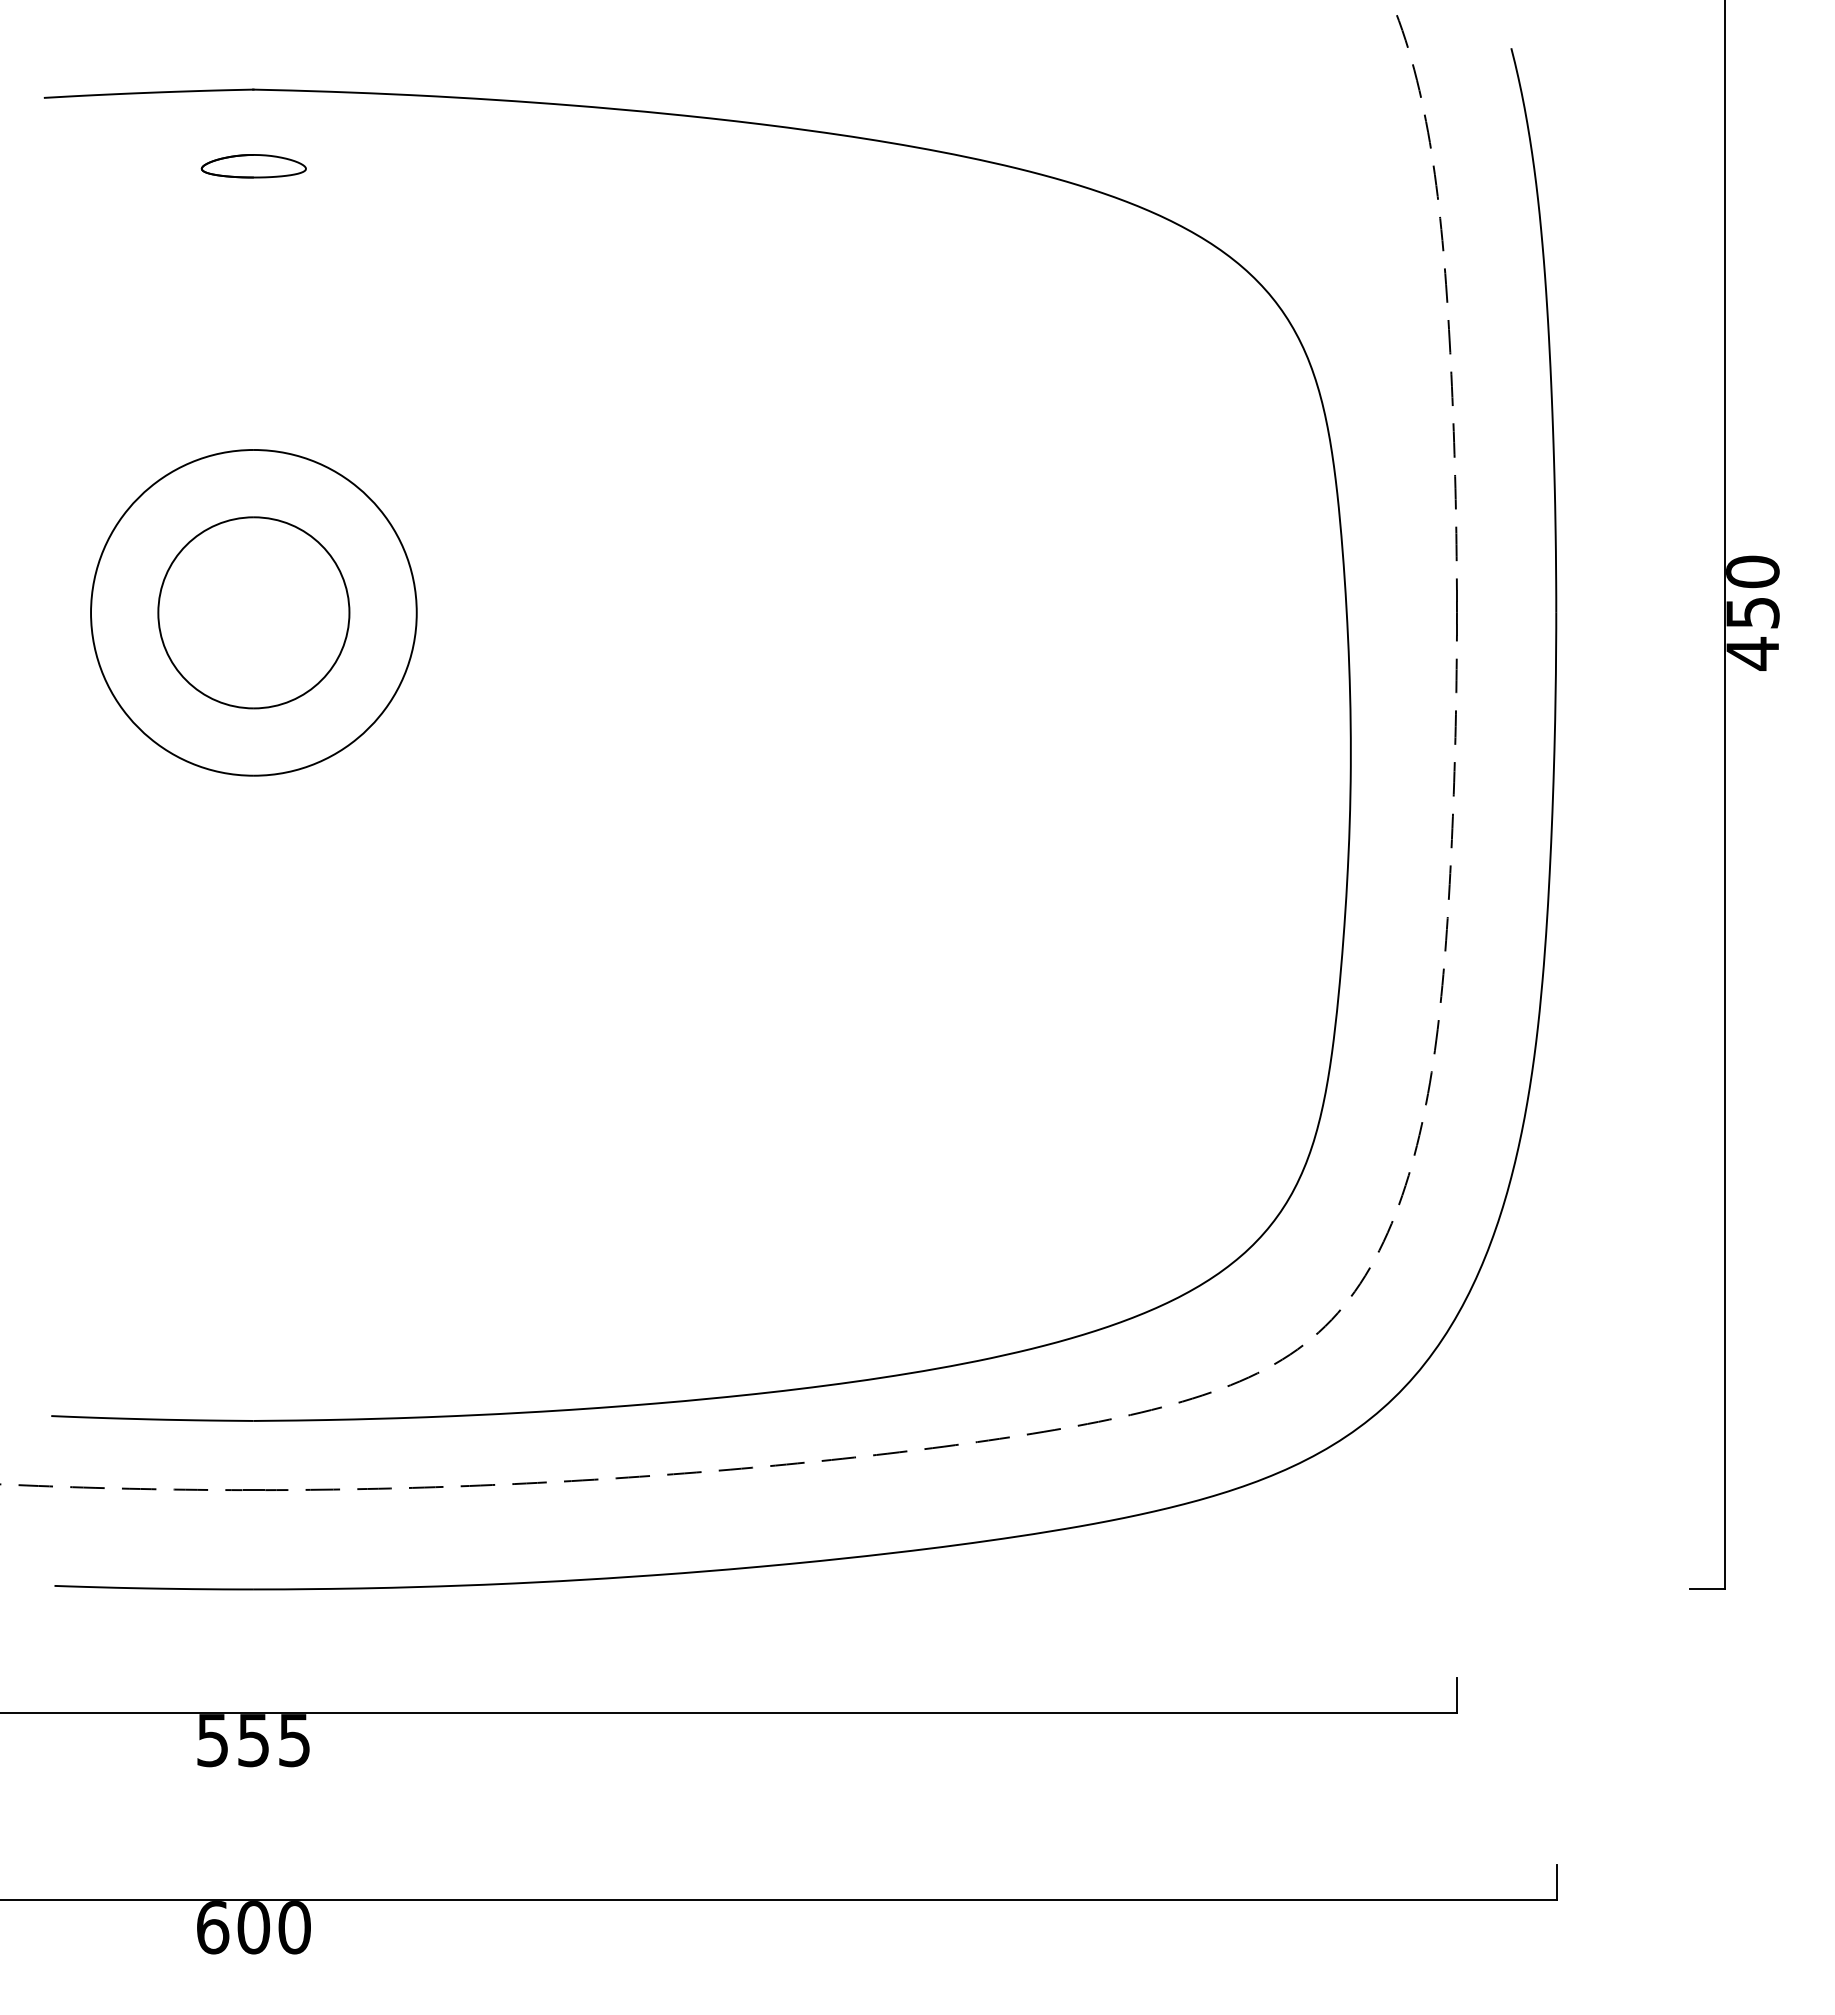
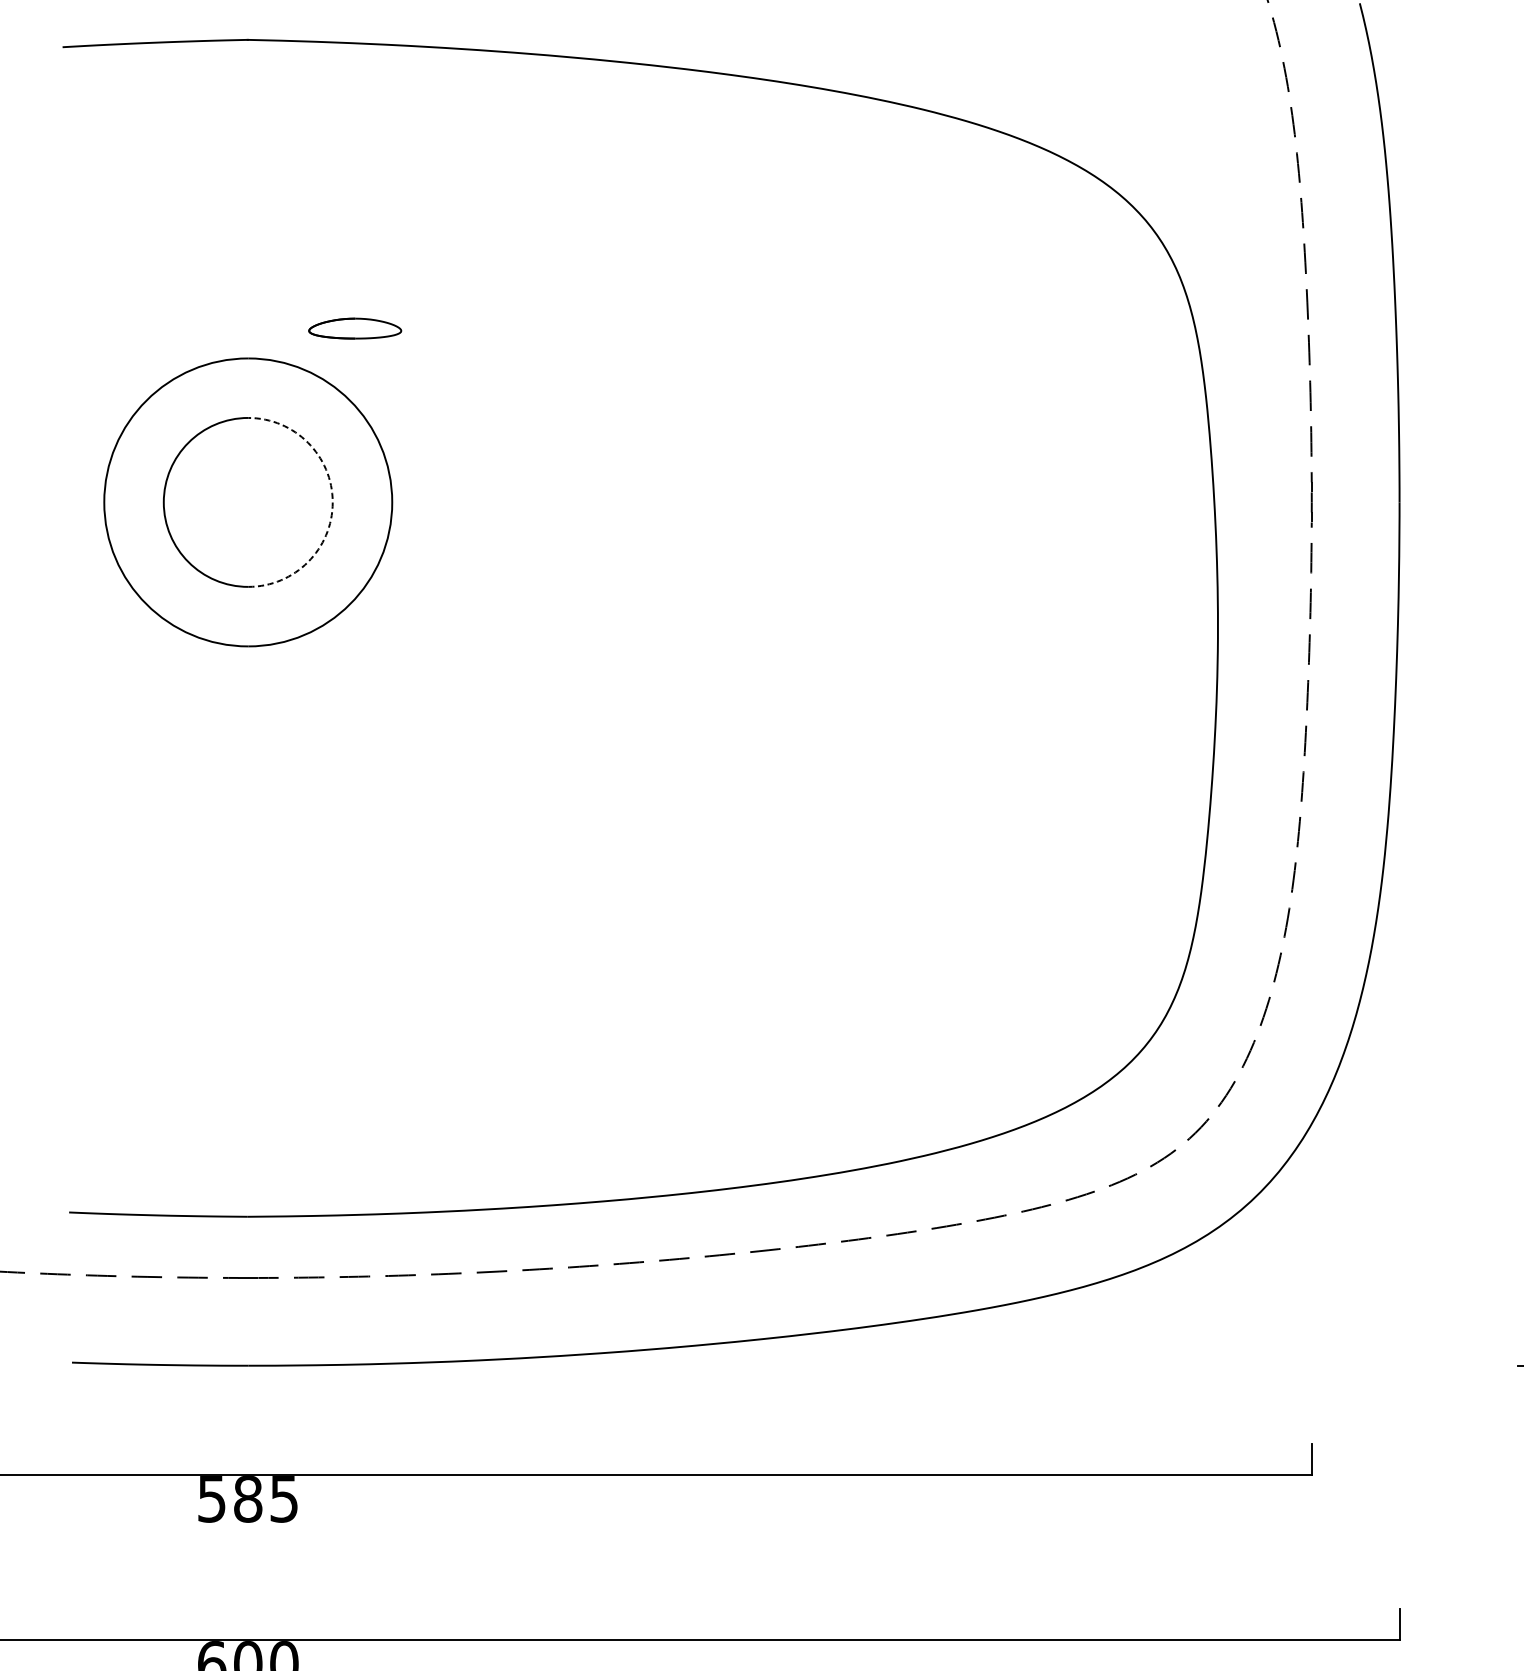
part: (253, 166) -> (354, 328), moved
arc: (349, 612) -> (332, 502), solid -> dashed
text: (253, 1740) -> (247, 1499), 555 -> 585

